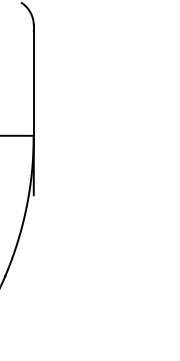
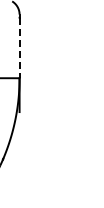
line: (33, 84) -> (19, 48), solid -> dashed

